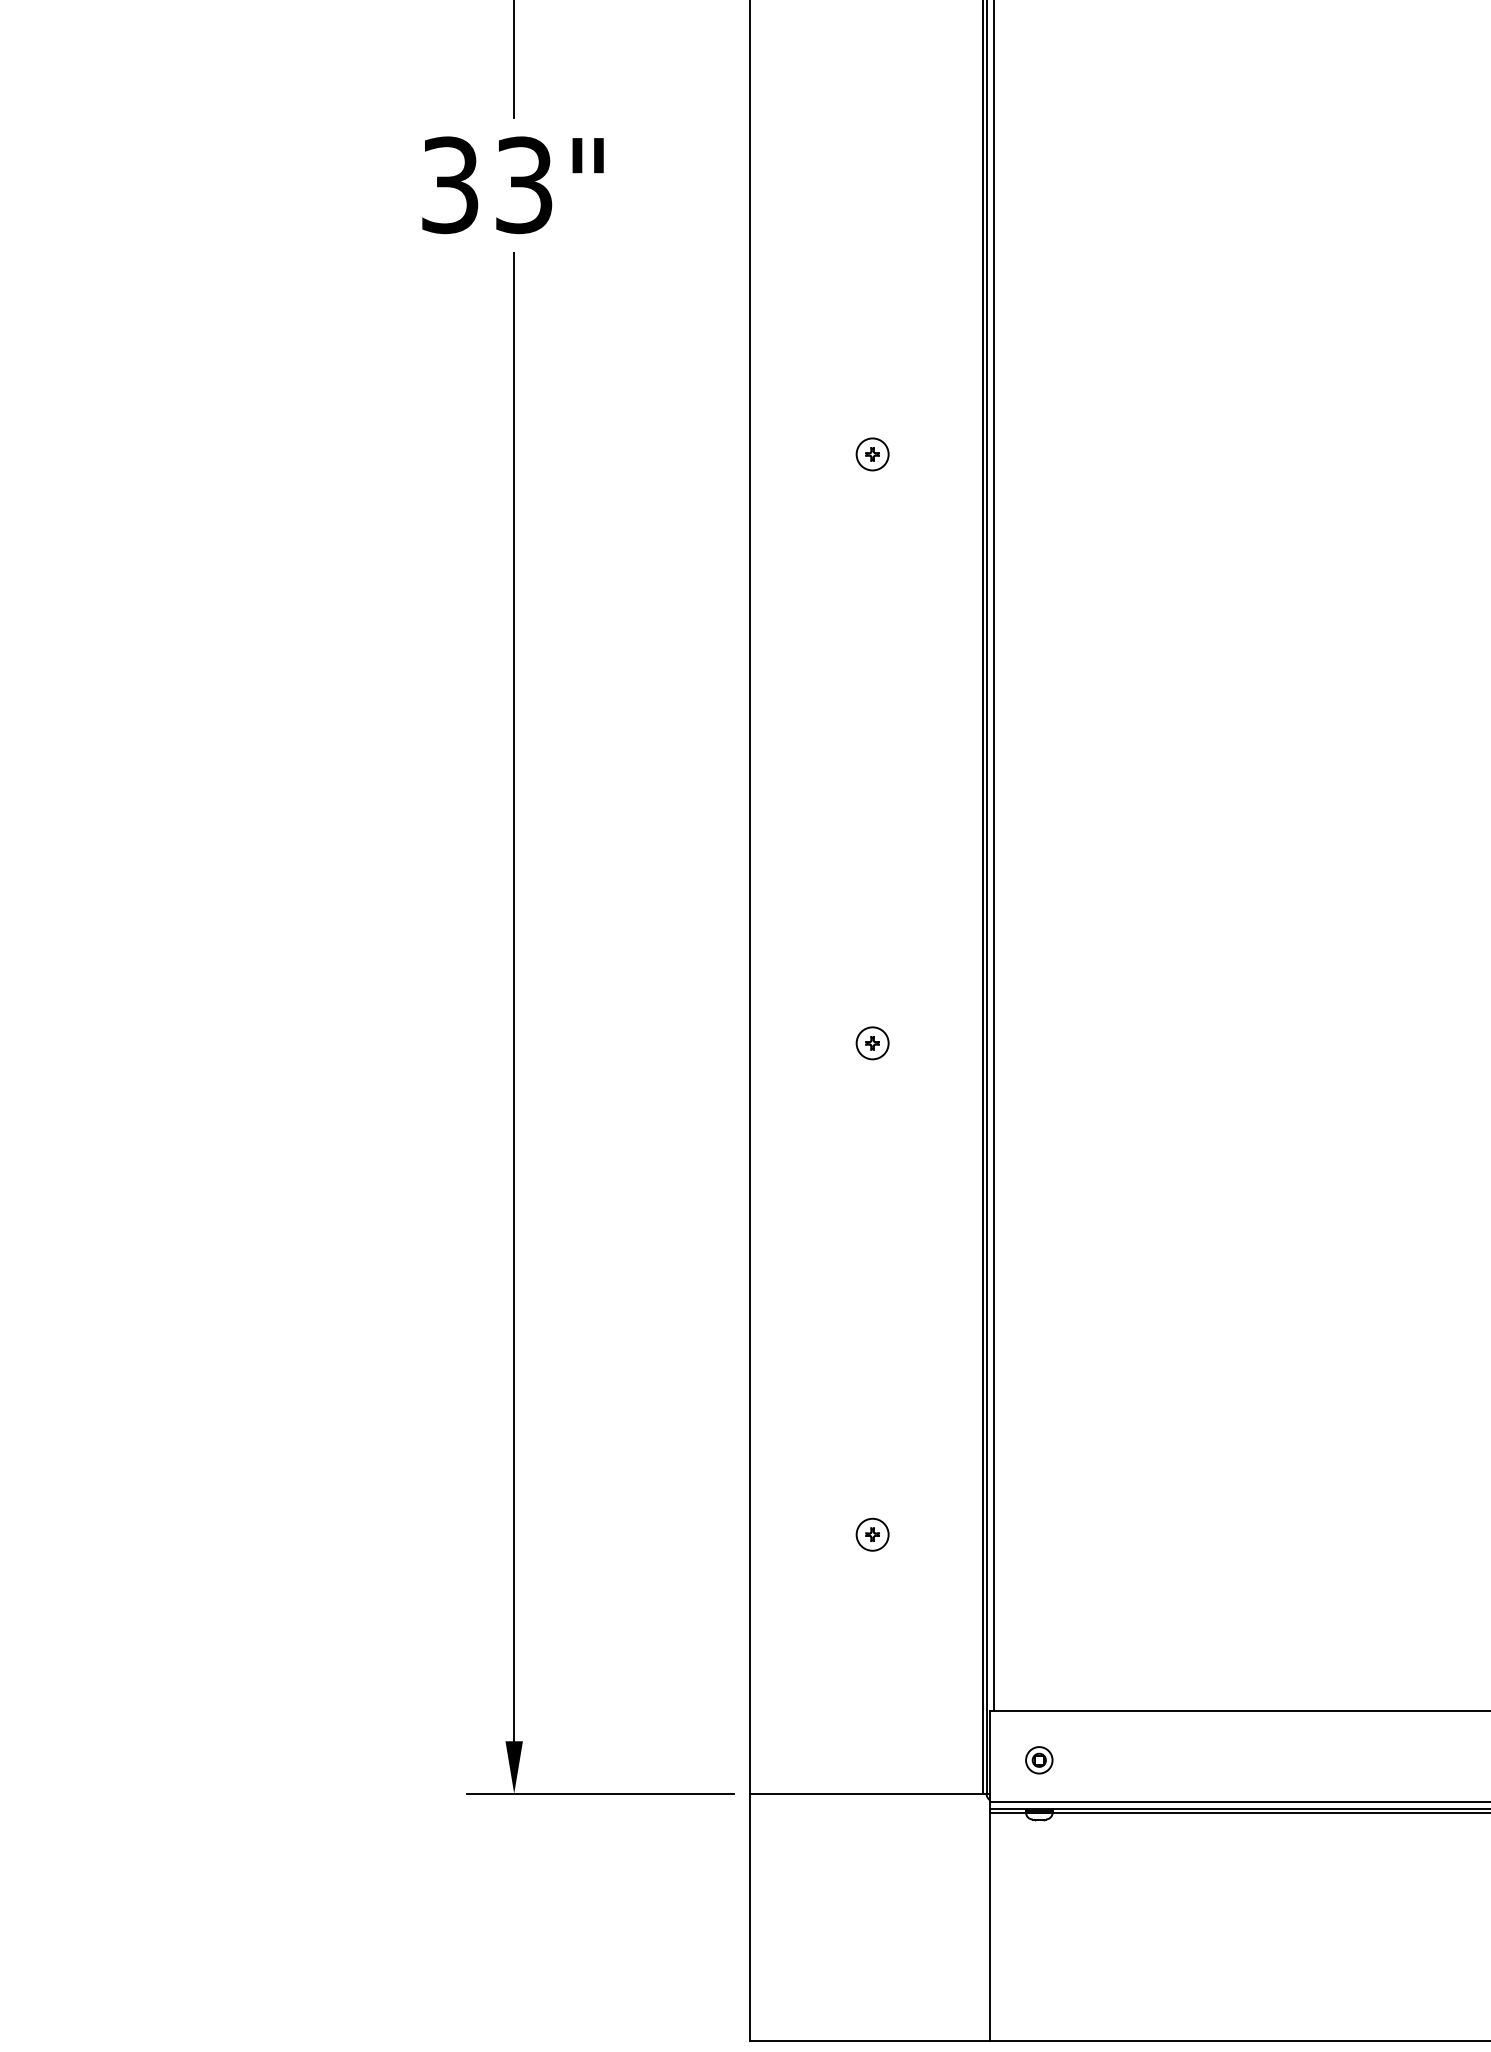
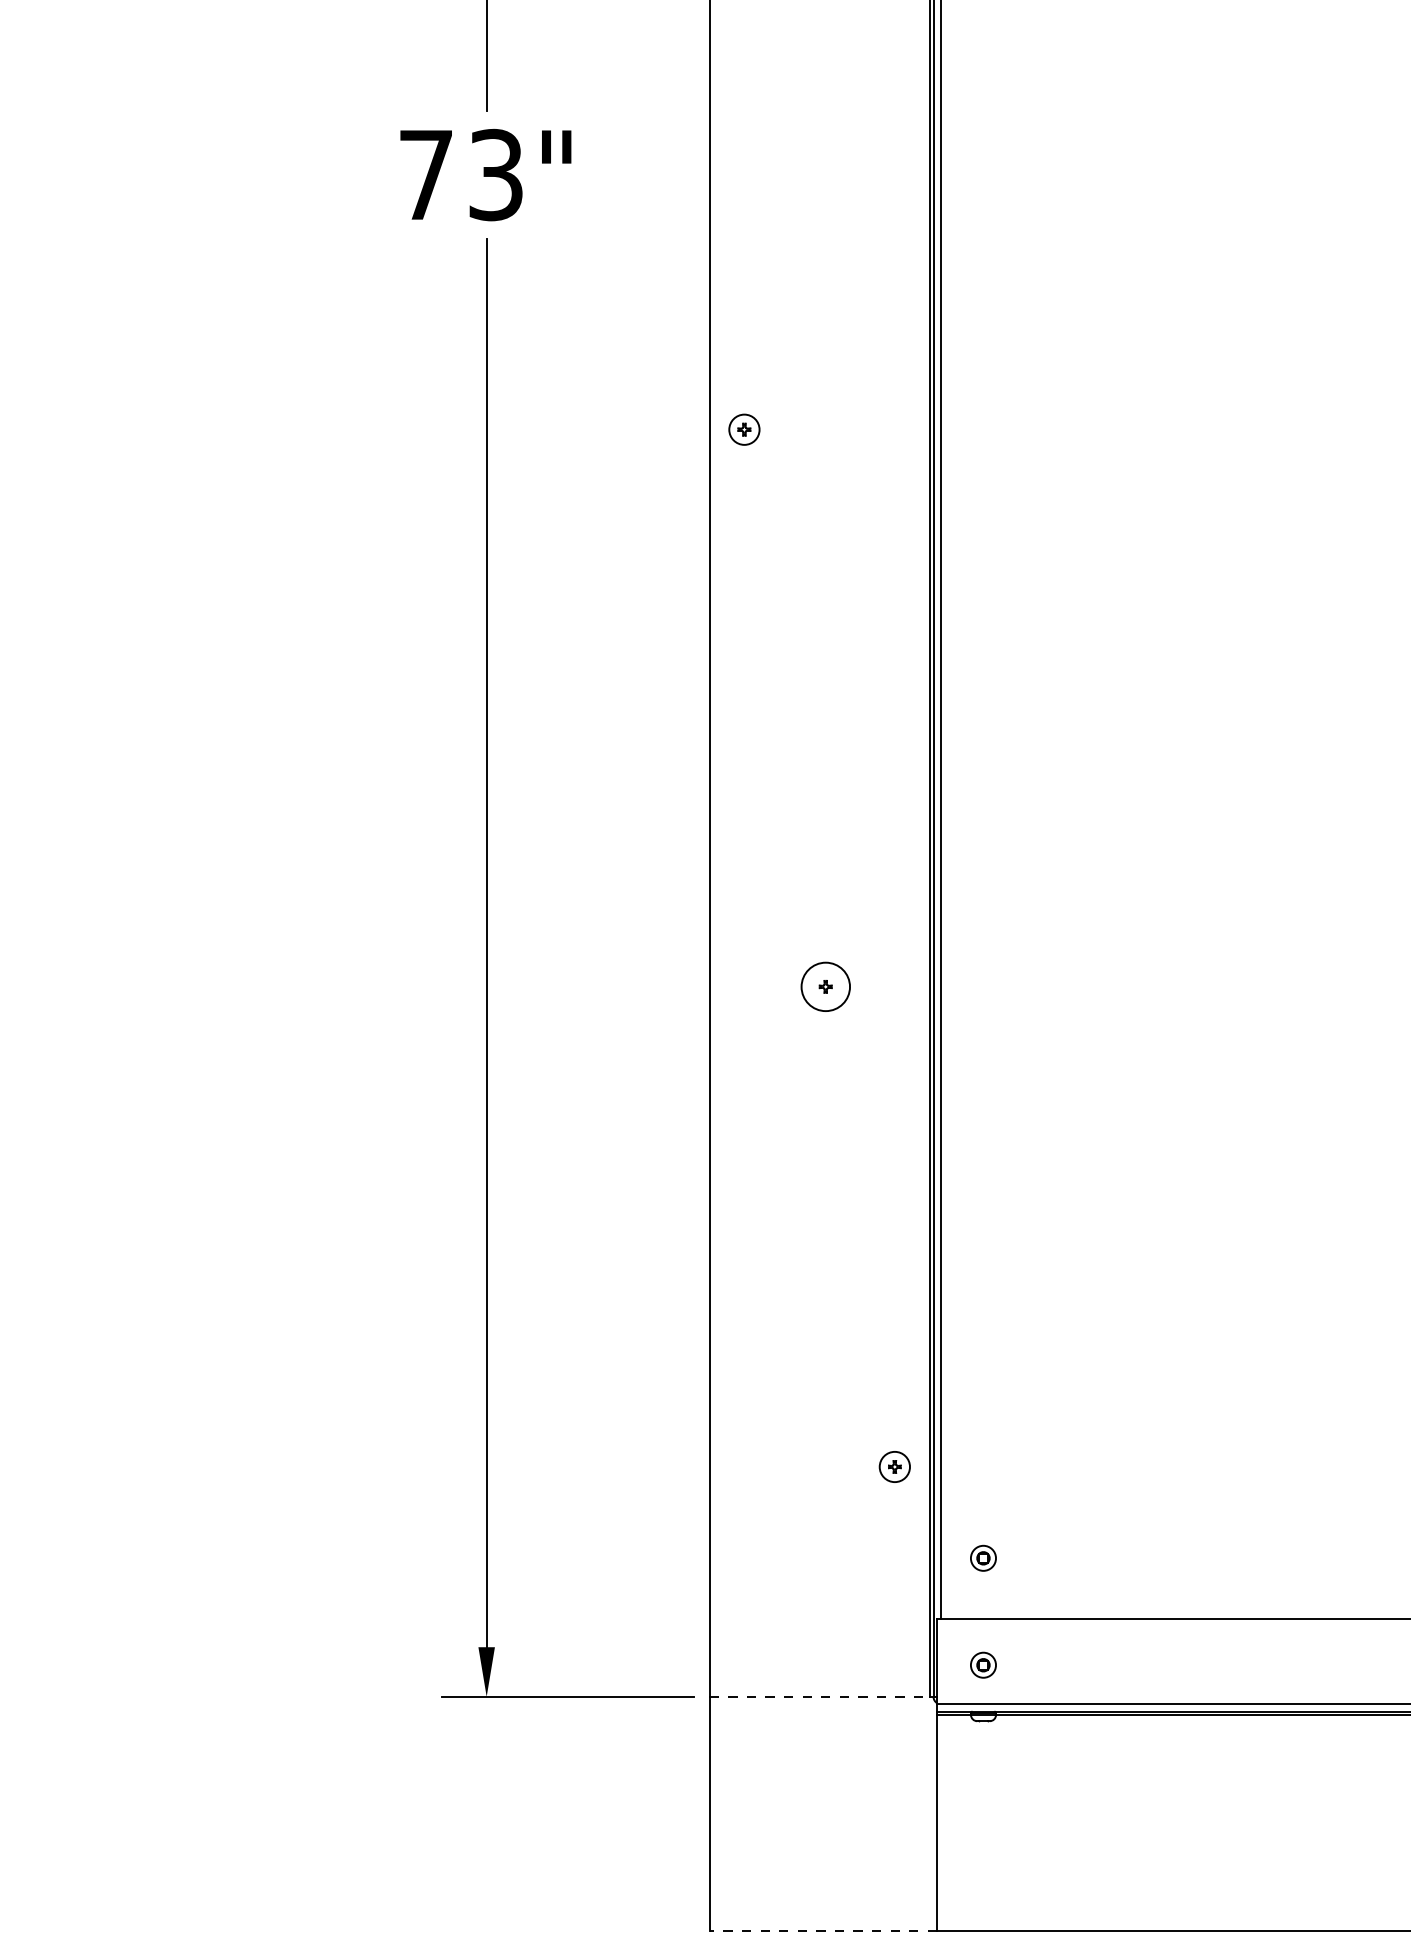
text: (450, 185) -> (426, 175), 33" -> 73"
part: (872, 454) -> (744, 429), moved
circle: (872, 1043) -> (825, 987), size x1.6
part: (872, 1534) -> (894, 1466), moved
part: (1039, 1647) -> (983, 1558), added
line: (866, 1793) -> (819, 1696), solid -> dashed
line: (869, 2041) -> (822, 1931), solid -> dashed

